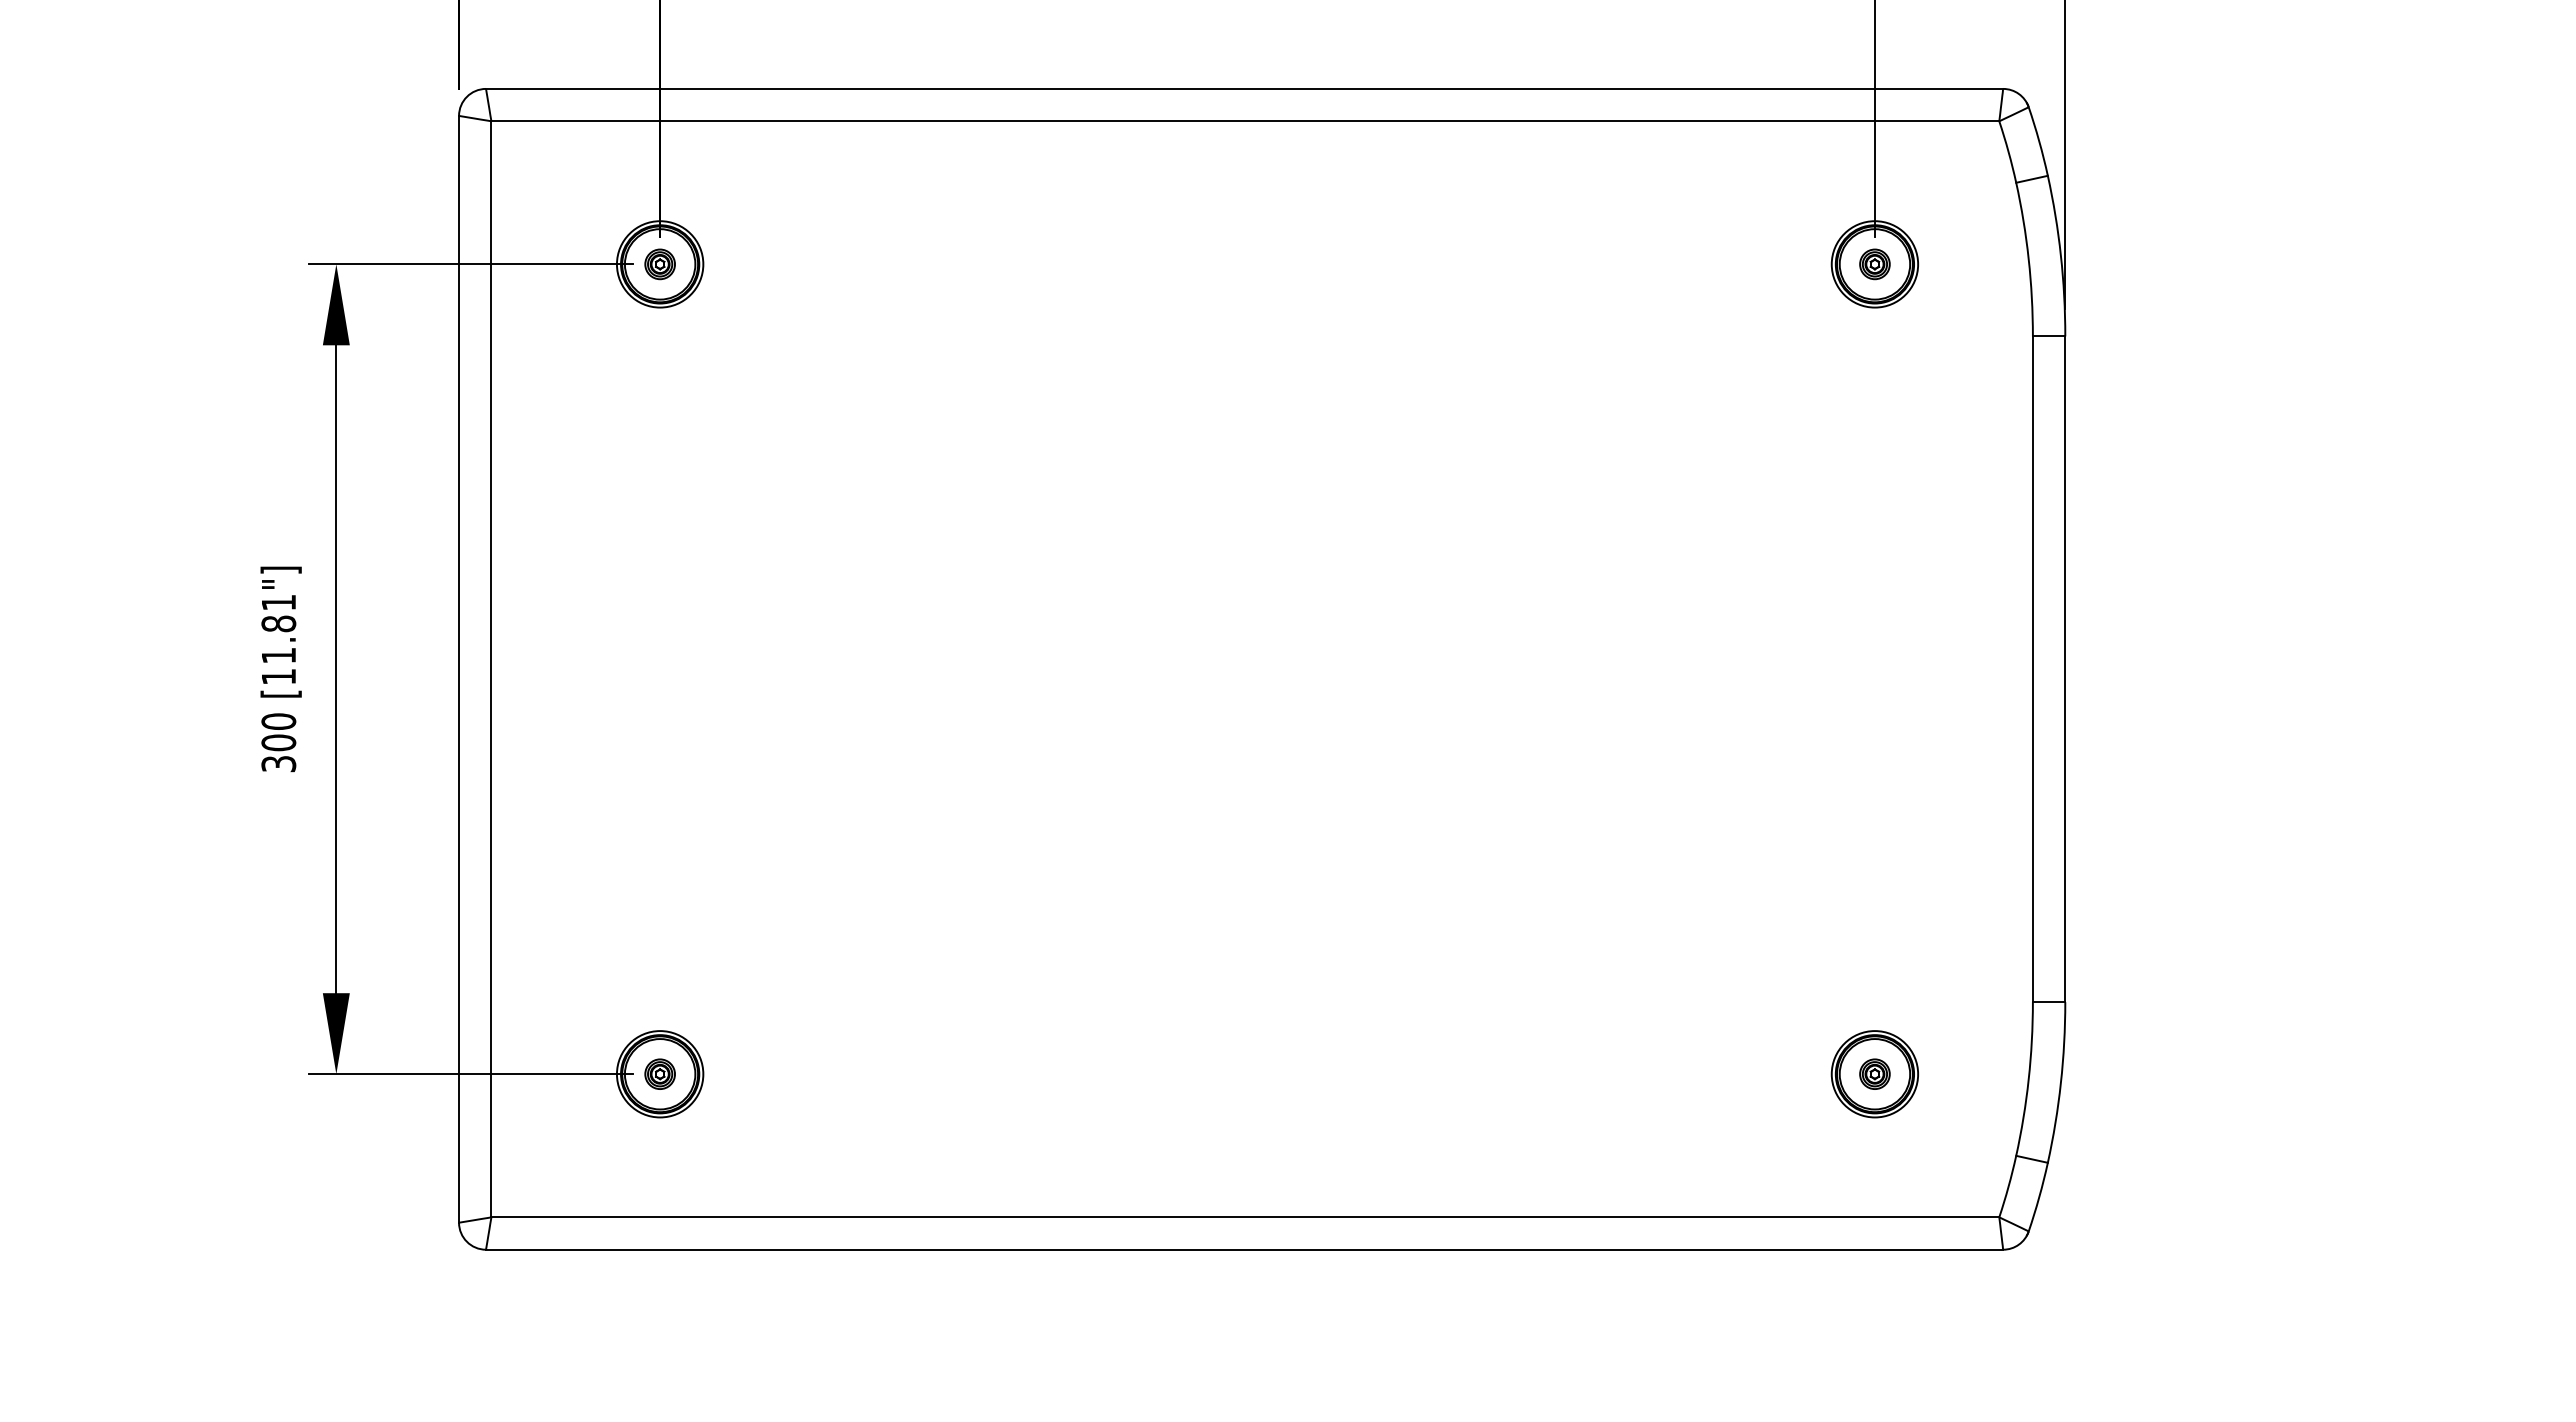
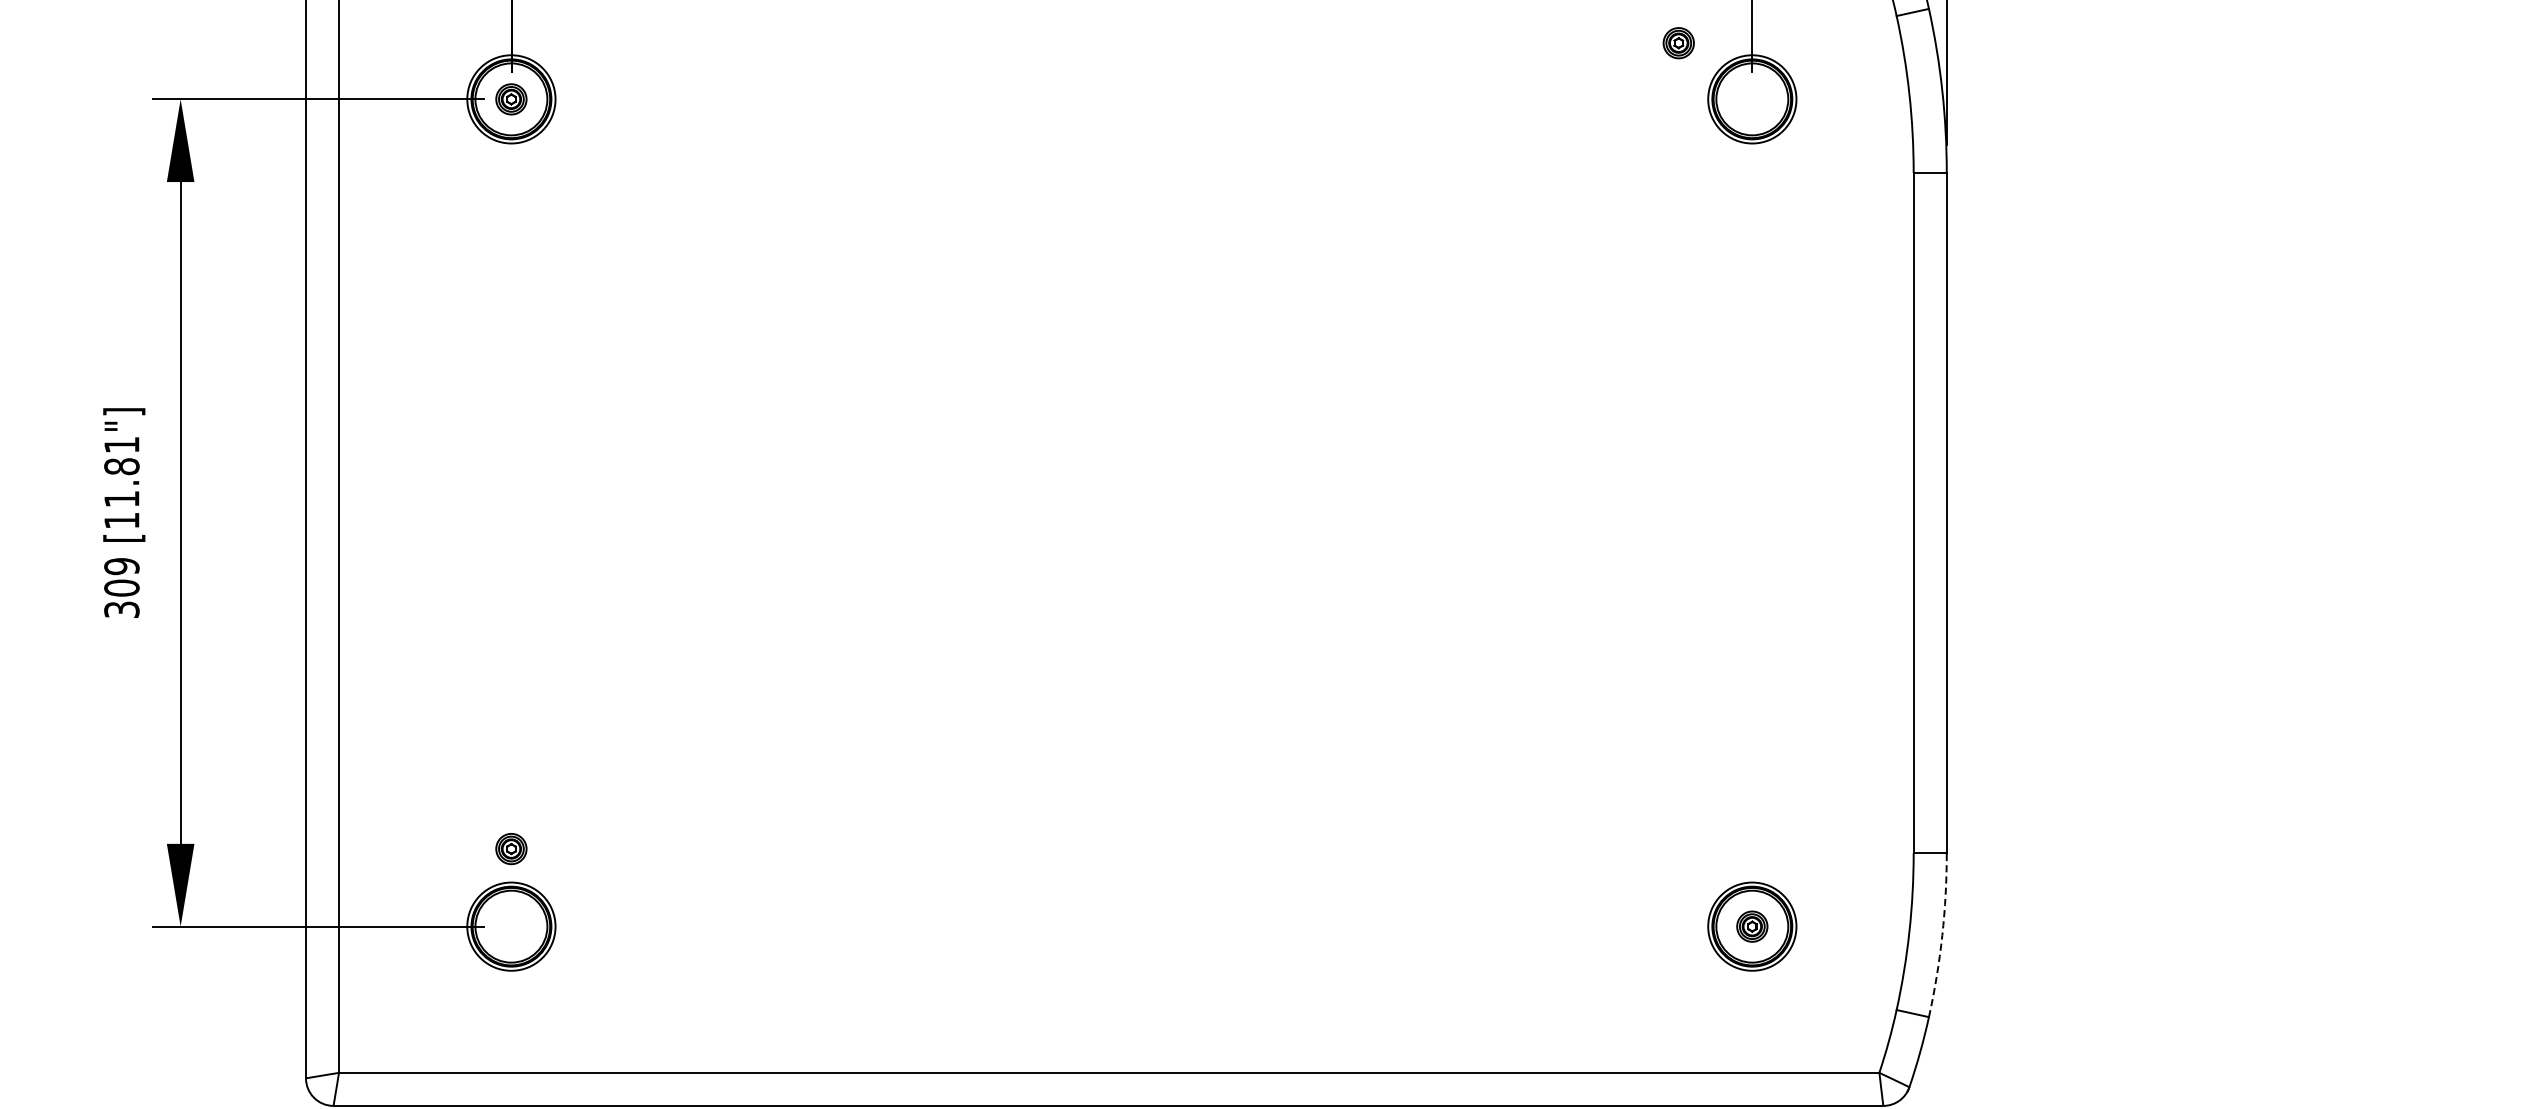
part: (1874, 264) -> (1678, 43), moved
text: (278, 721) -> (121, 566), 300 -> 309
part: (659, 1073) -> (510, 848), moved
arc: (2060, 1082) -> (1941, 935), solid -> dashed

